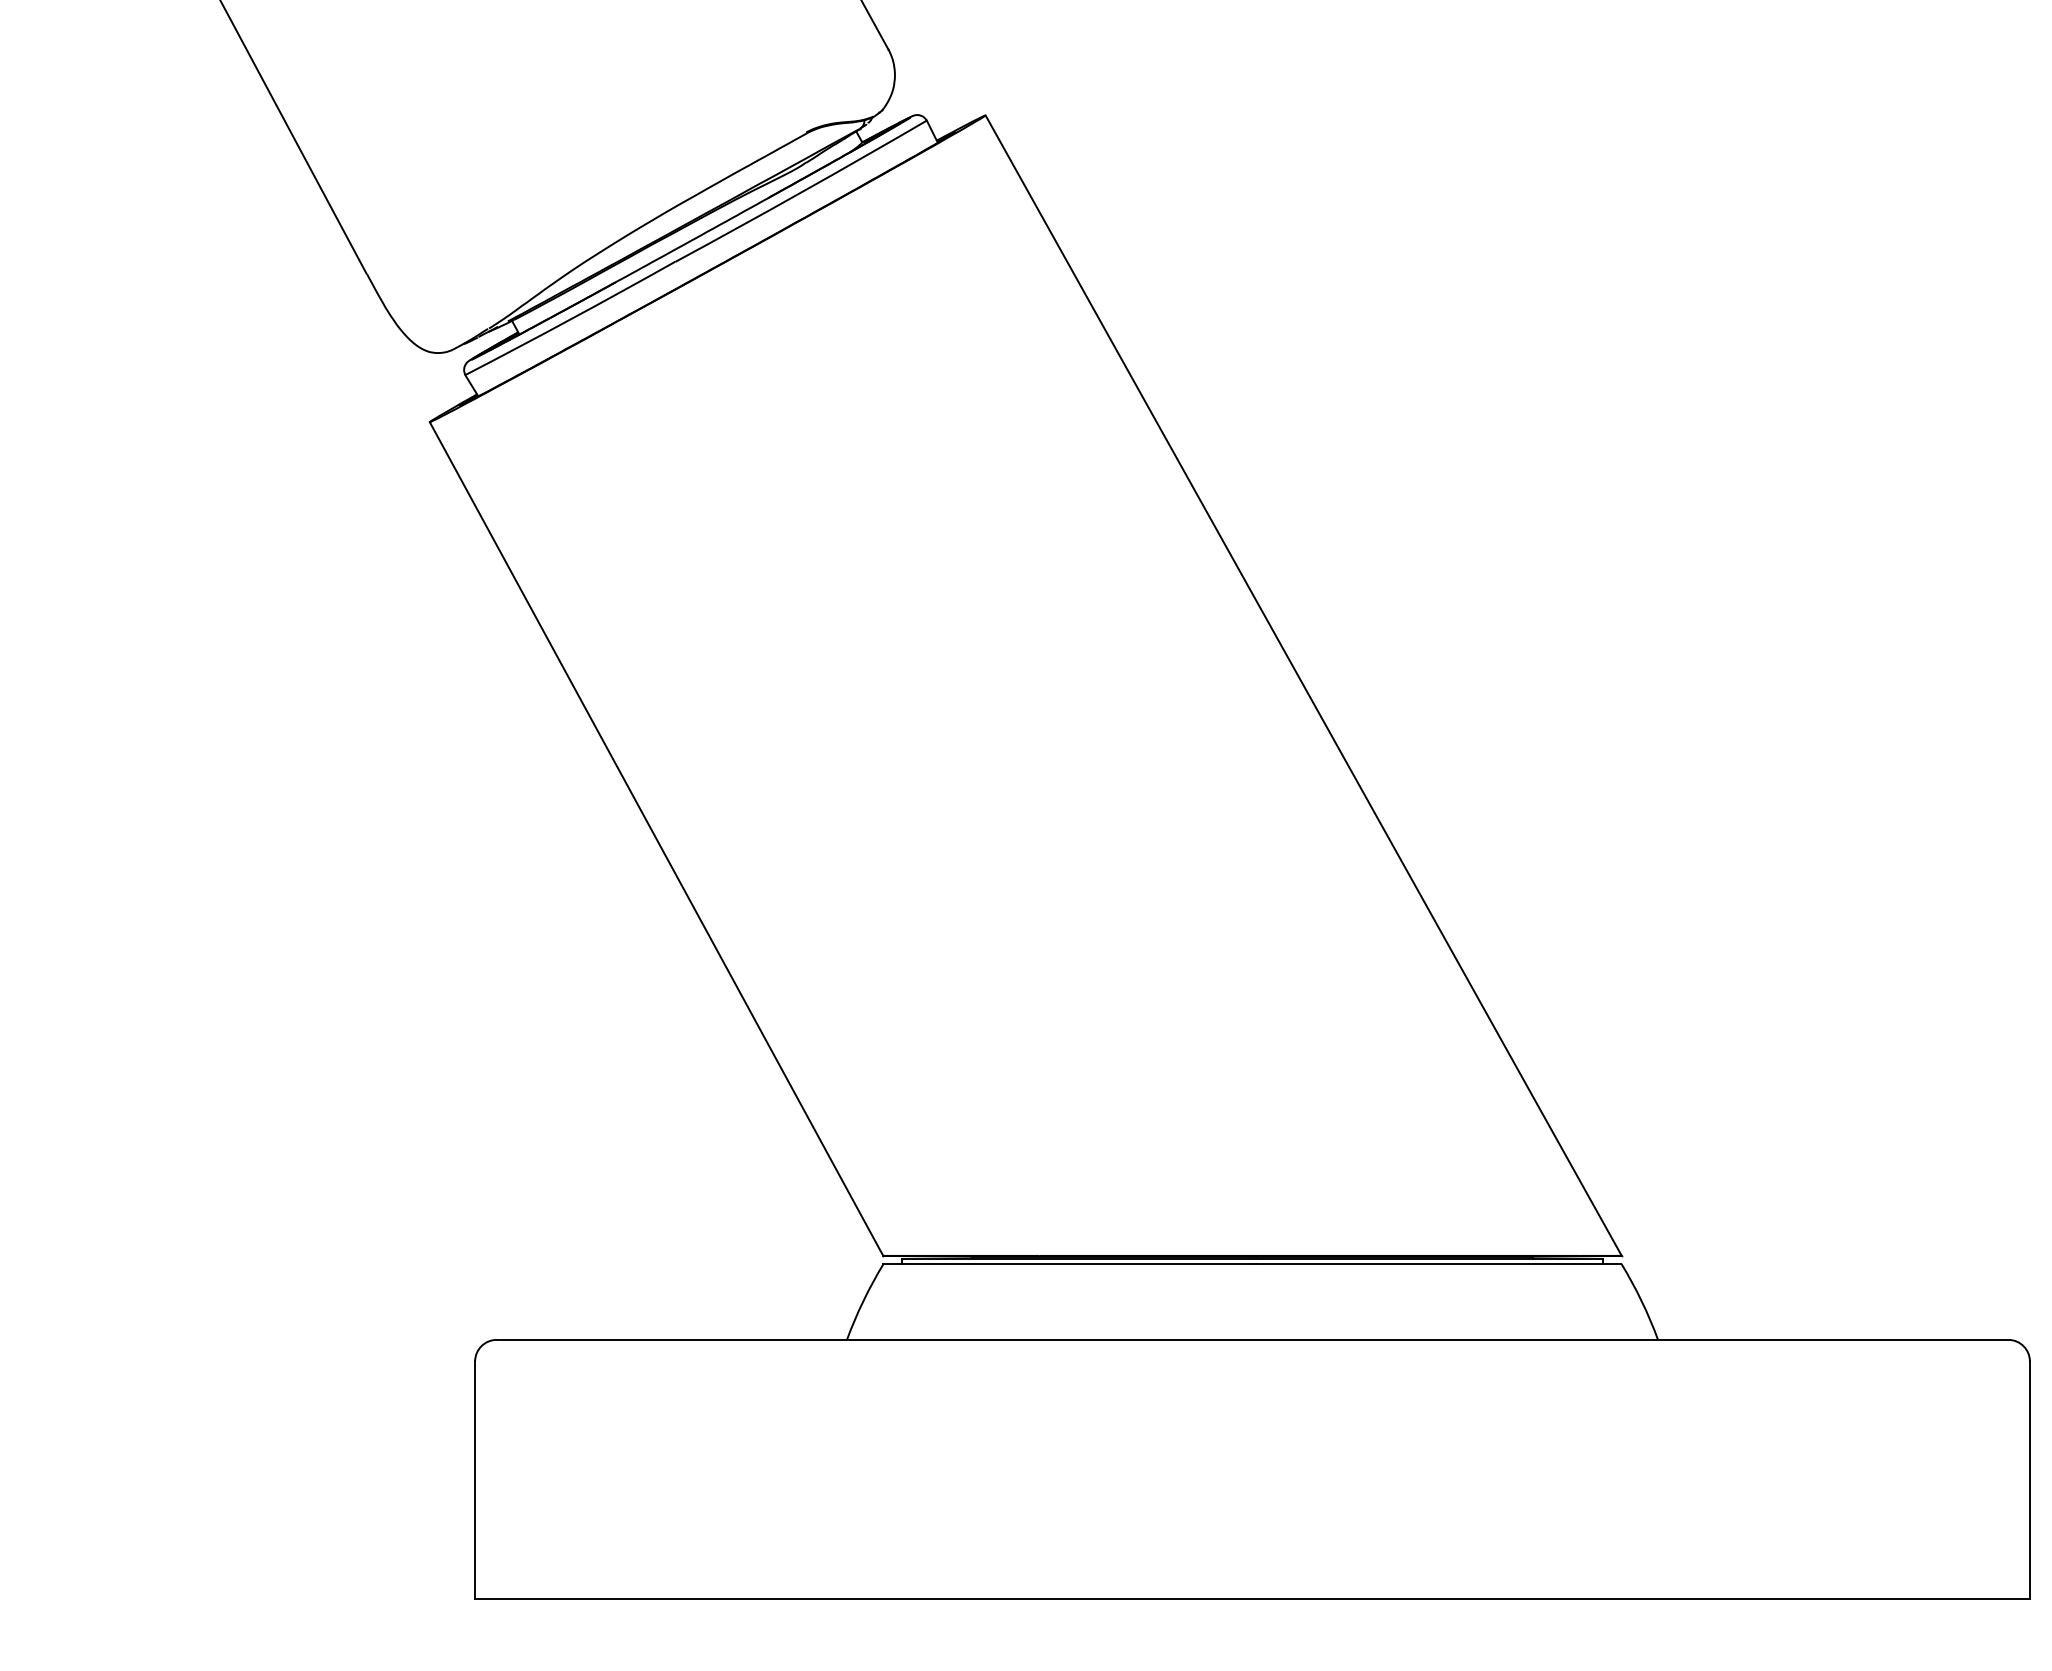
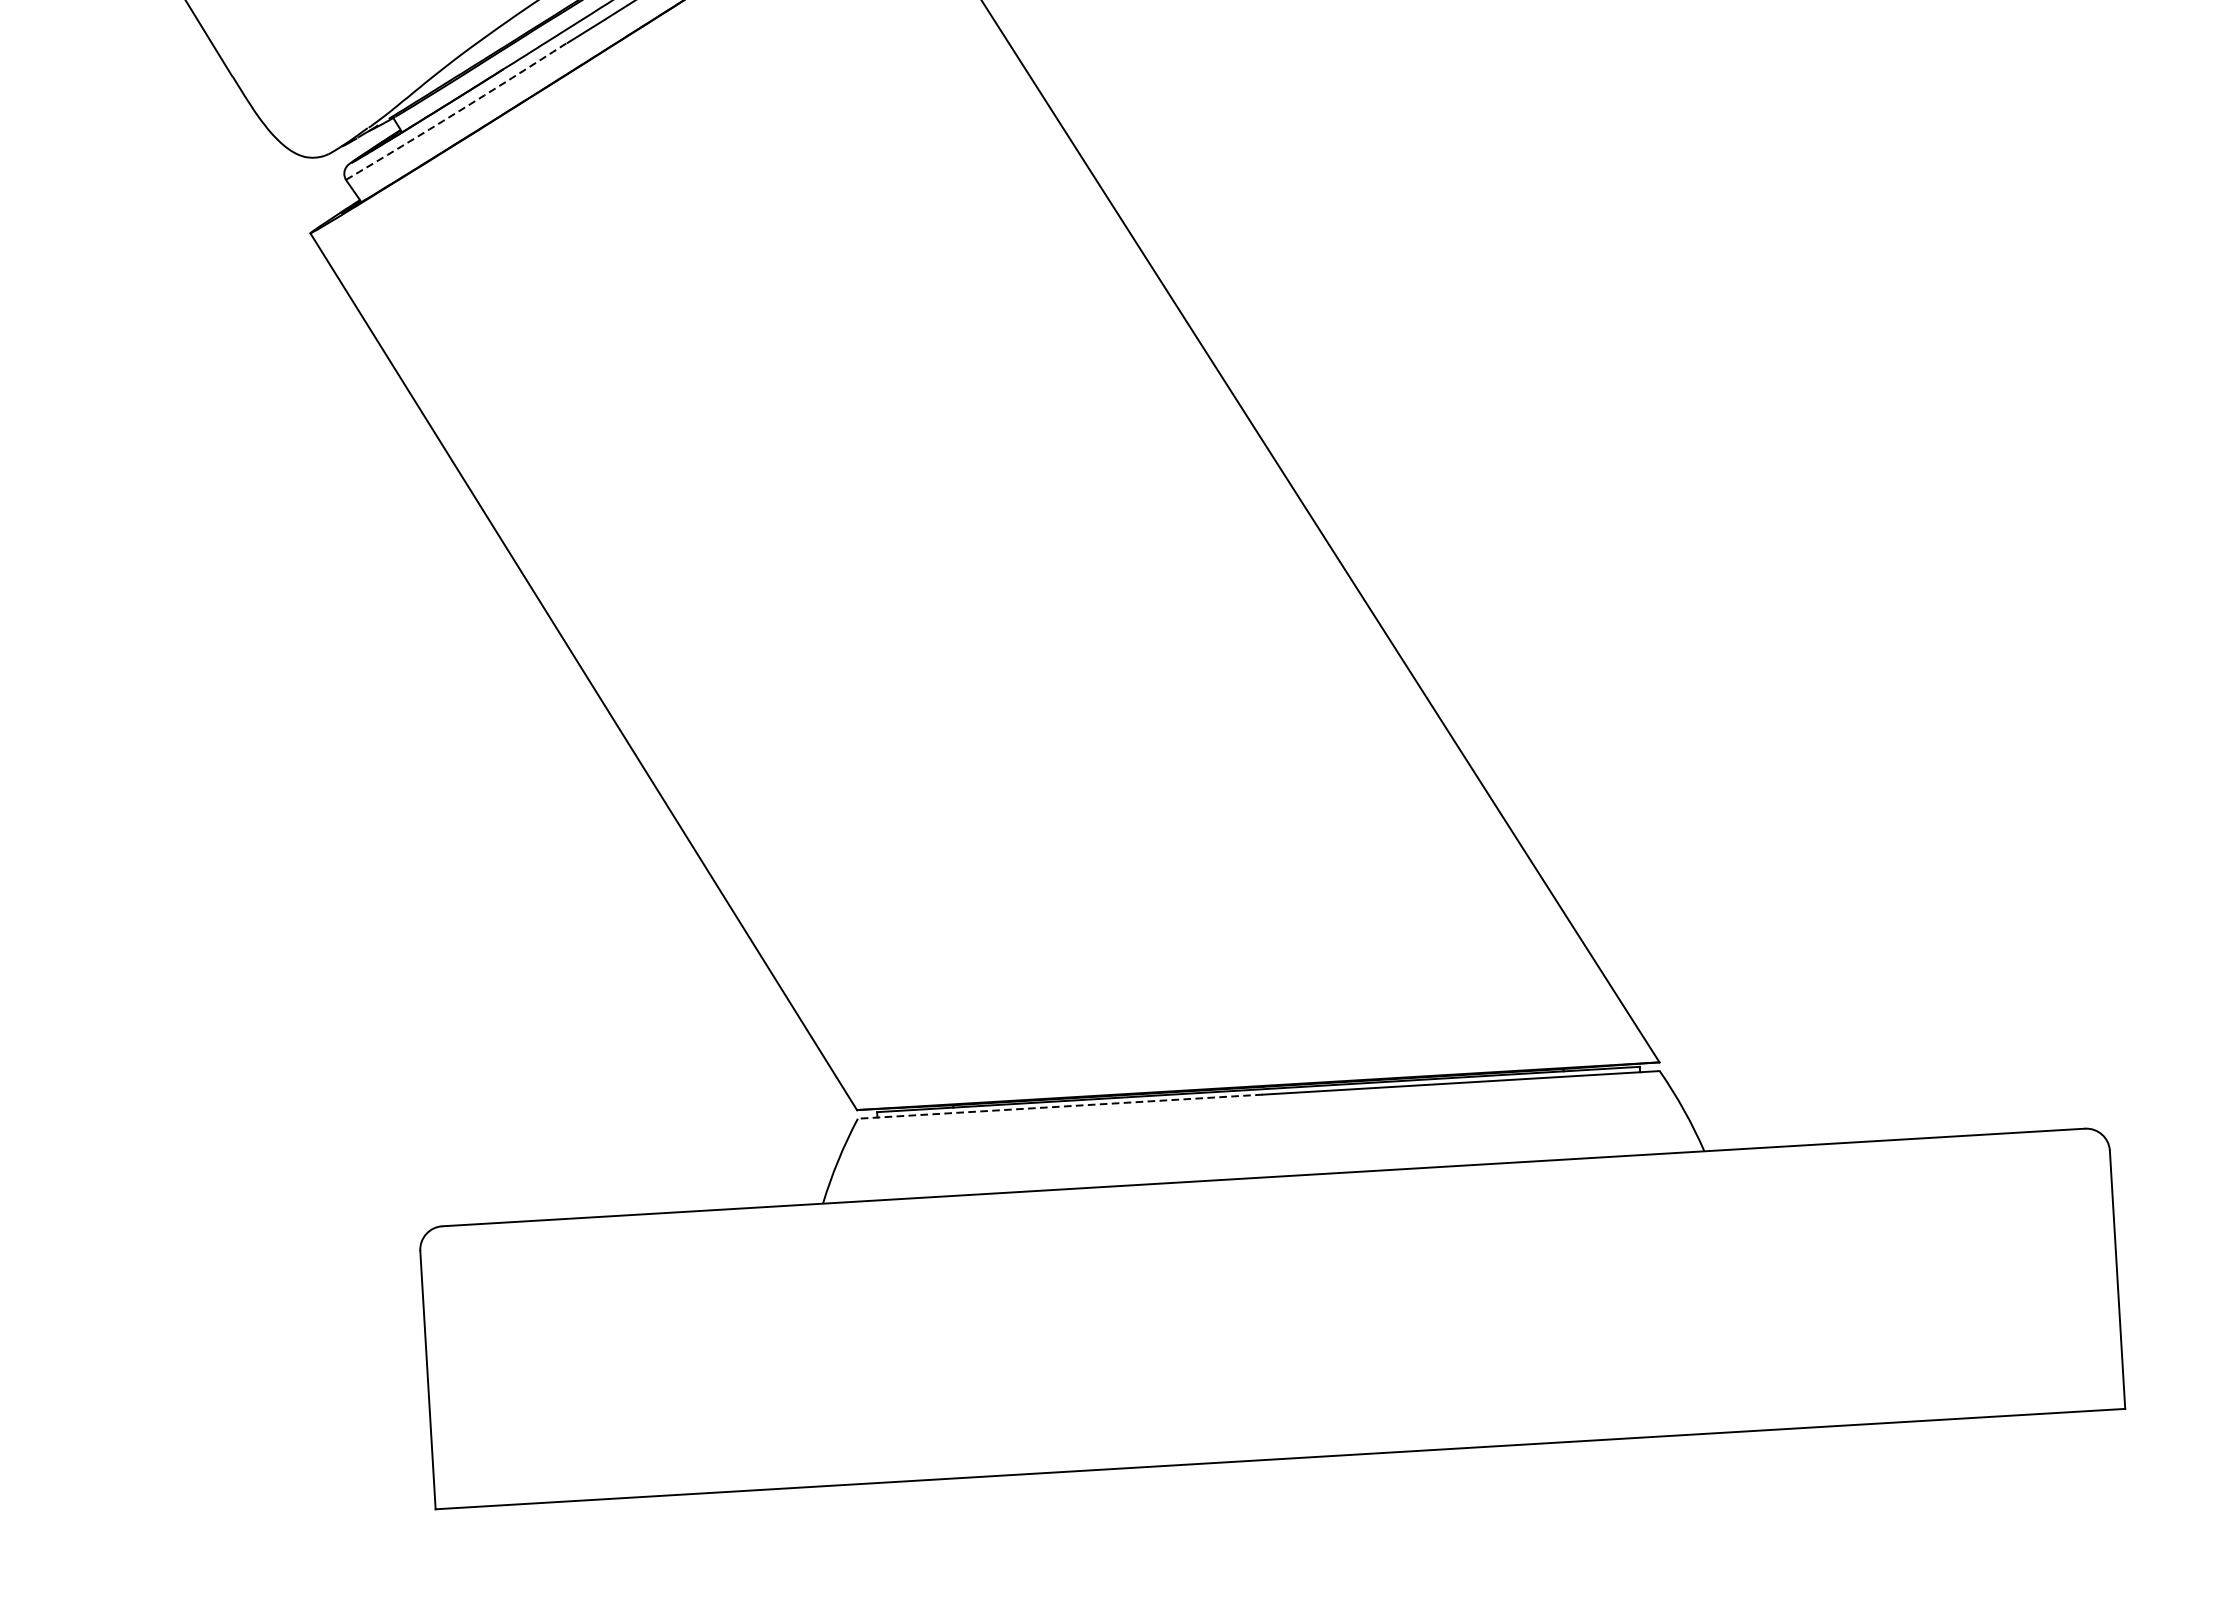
arc: (570, 319) -> (456, 112), solid -> dashed
line: (1069, 1263) -> (1059, 1106), solid -> dashed

